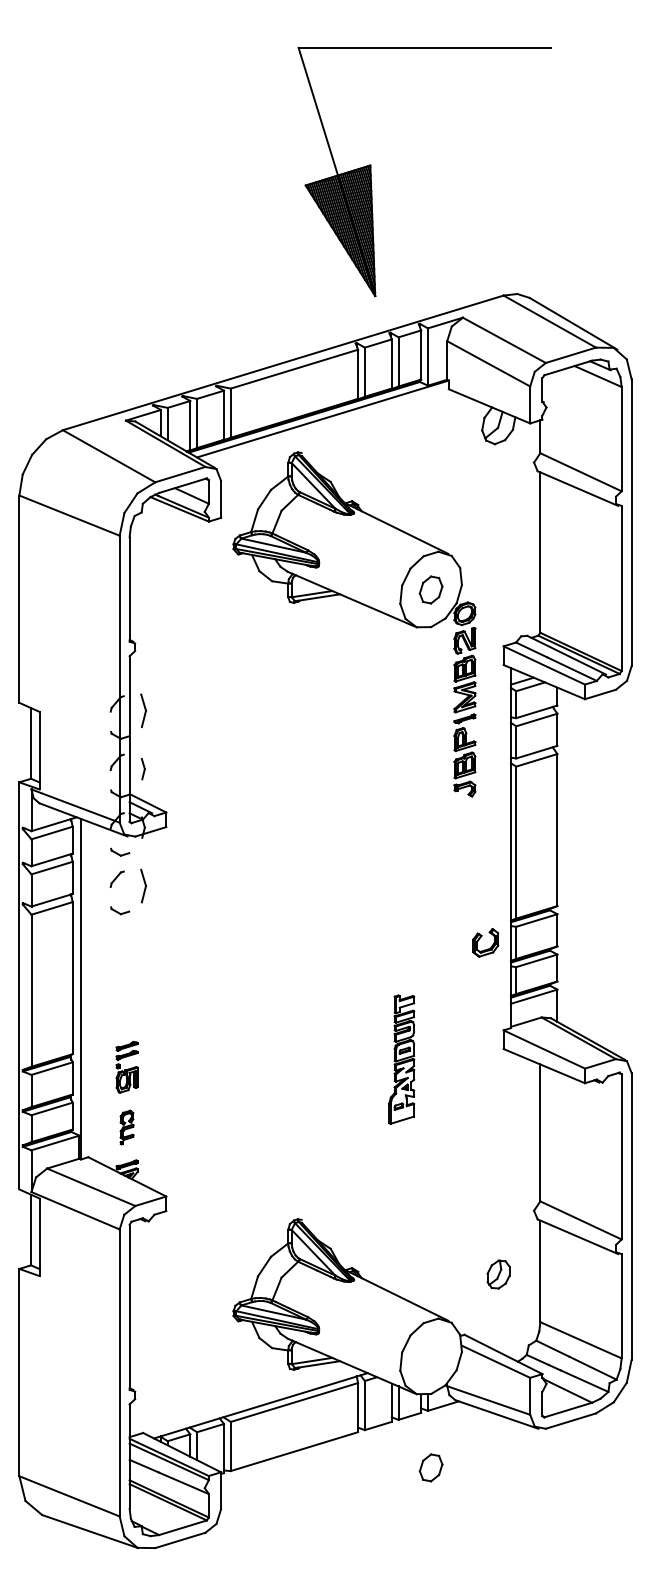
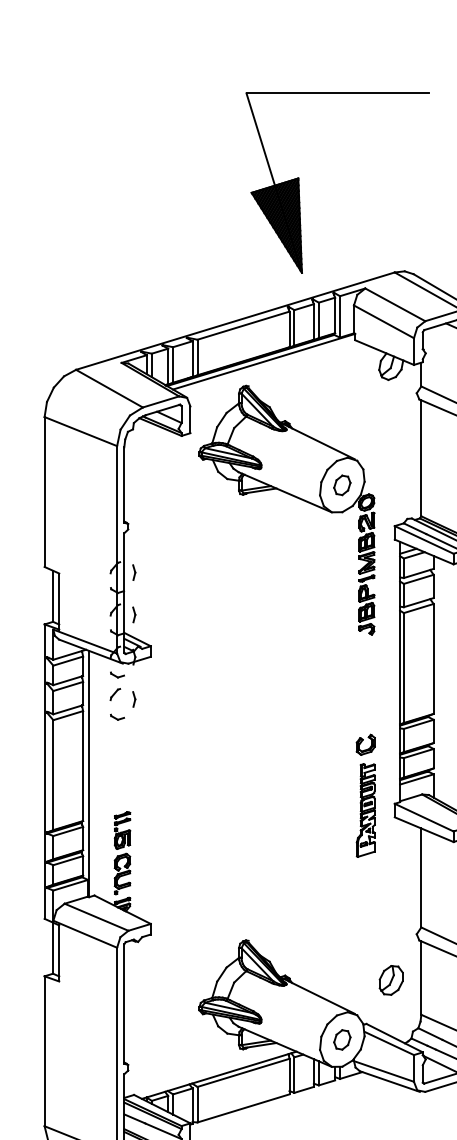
part: (142, 710) -> (133, 572), size x0.62
part: (142, 885) -> (133, 699), size x0.62
part: (479, 940) -> (361, 743), moved
part: (401, 1059) -> (365, 810), moved
part: (126, 1127) -> (122, 874), size x1.67
part: (498, 1274) -> (391, 980), size x1.43
part: (430, 1467) -> (341, 1039), moved

